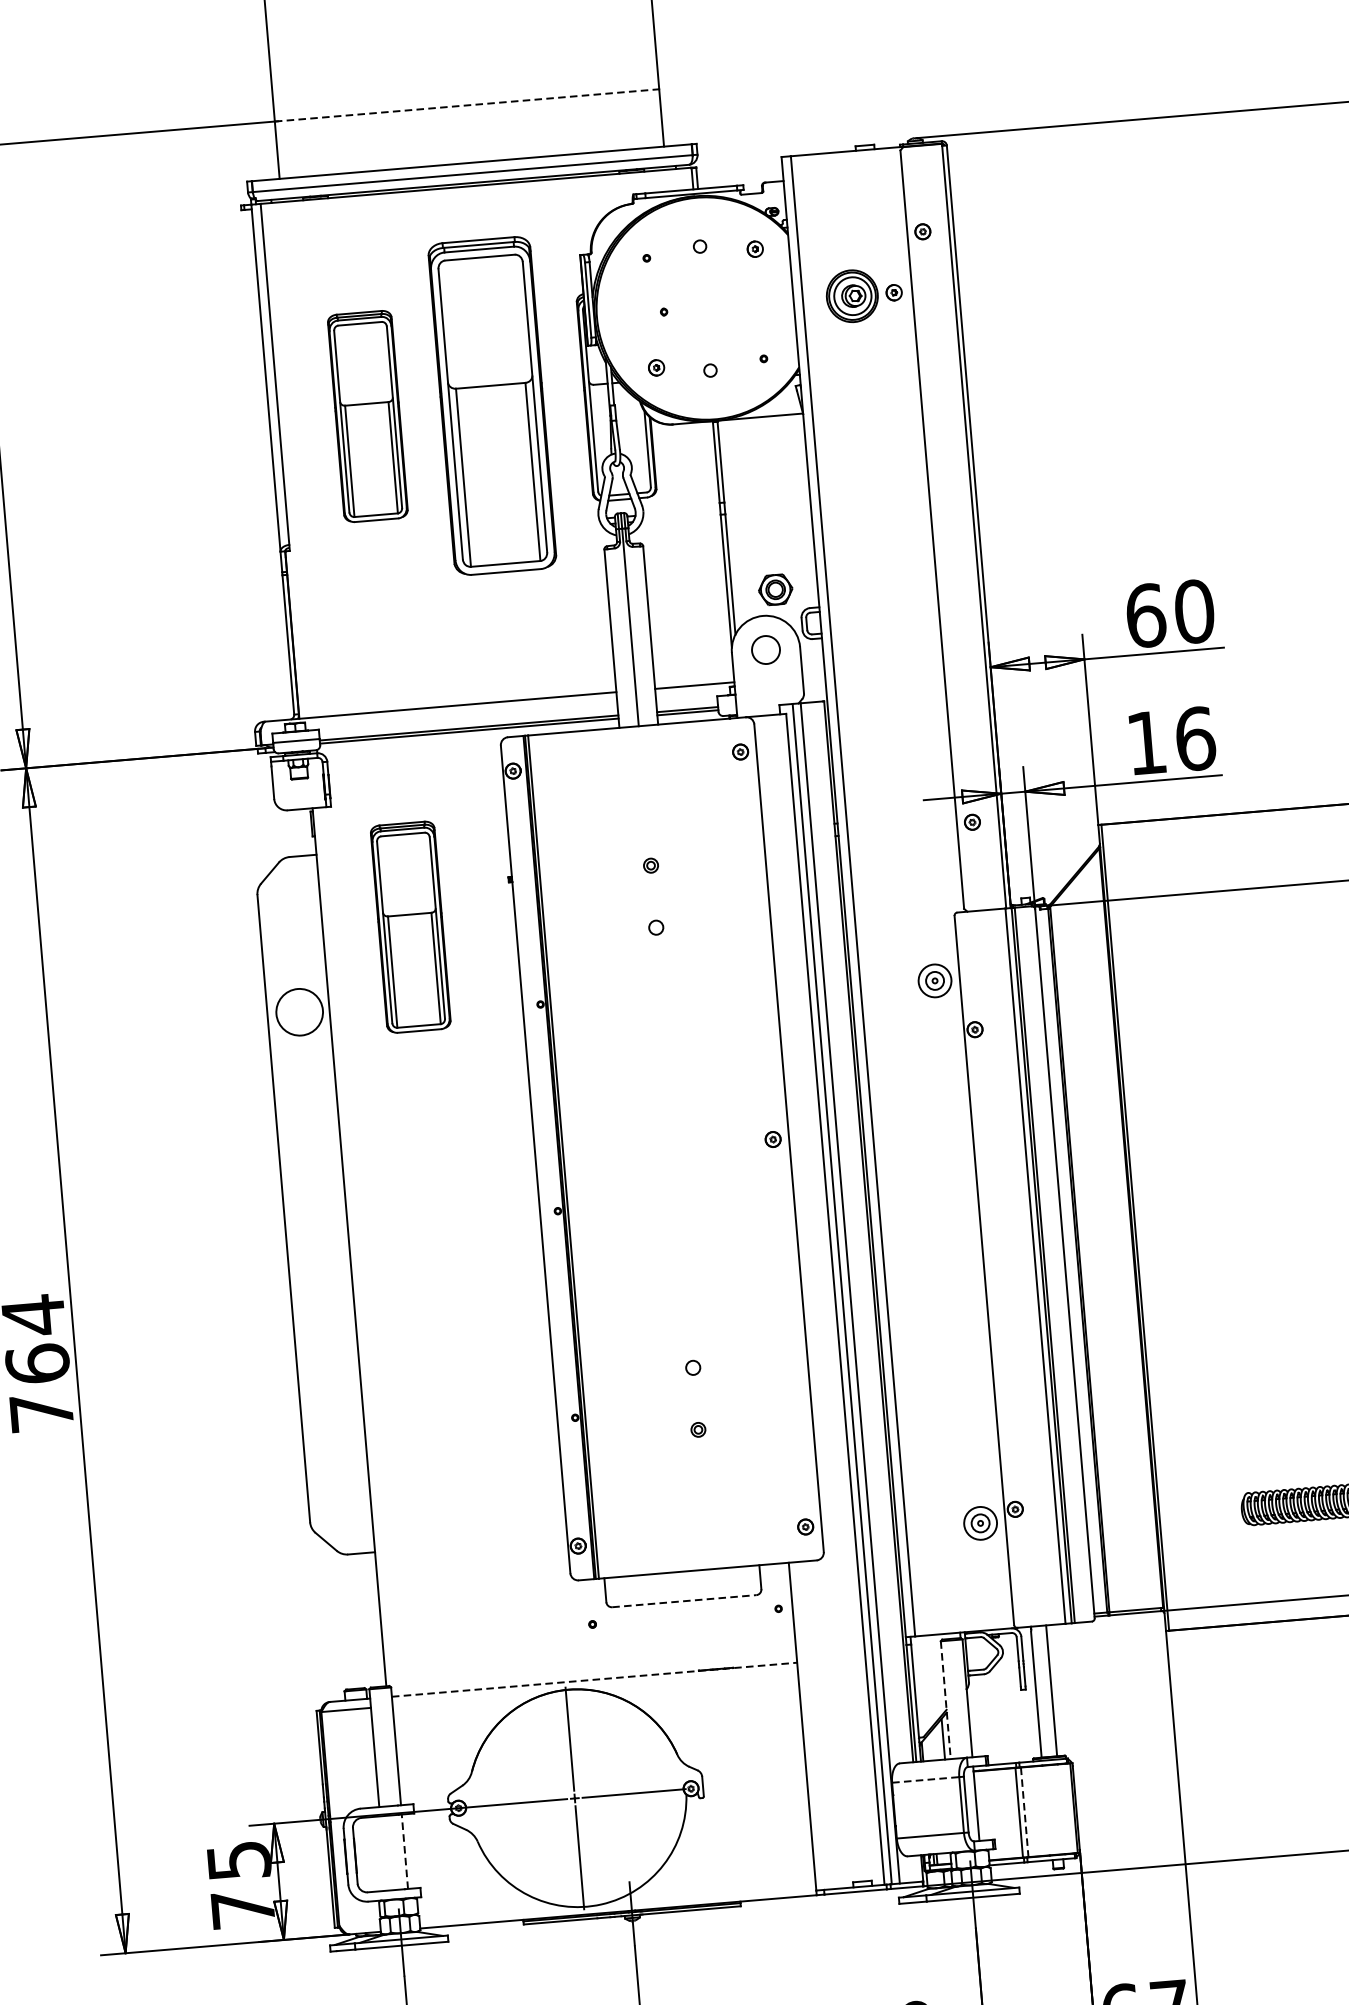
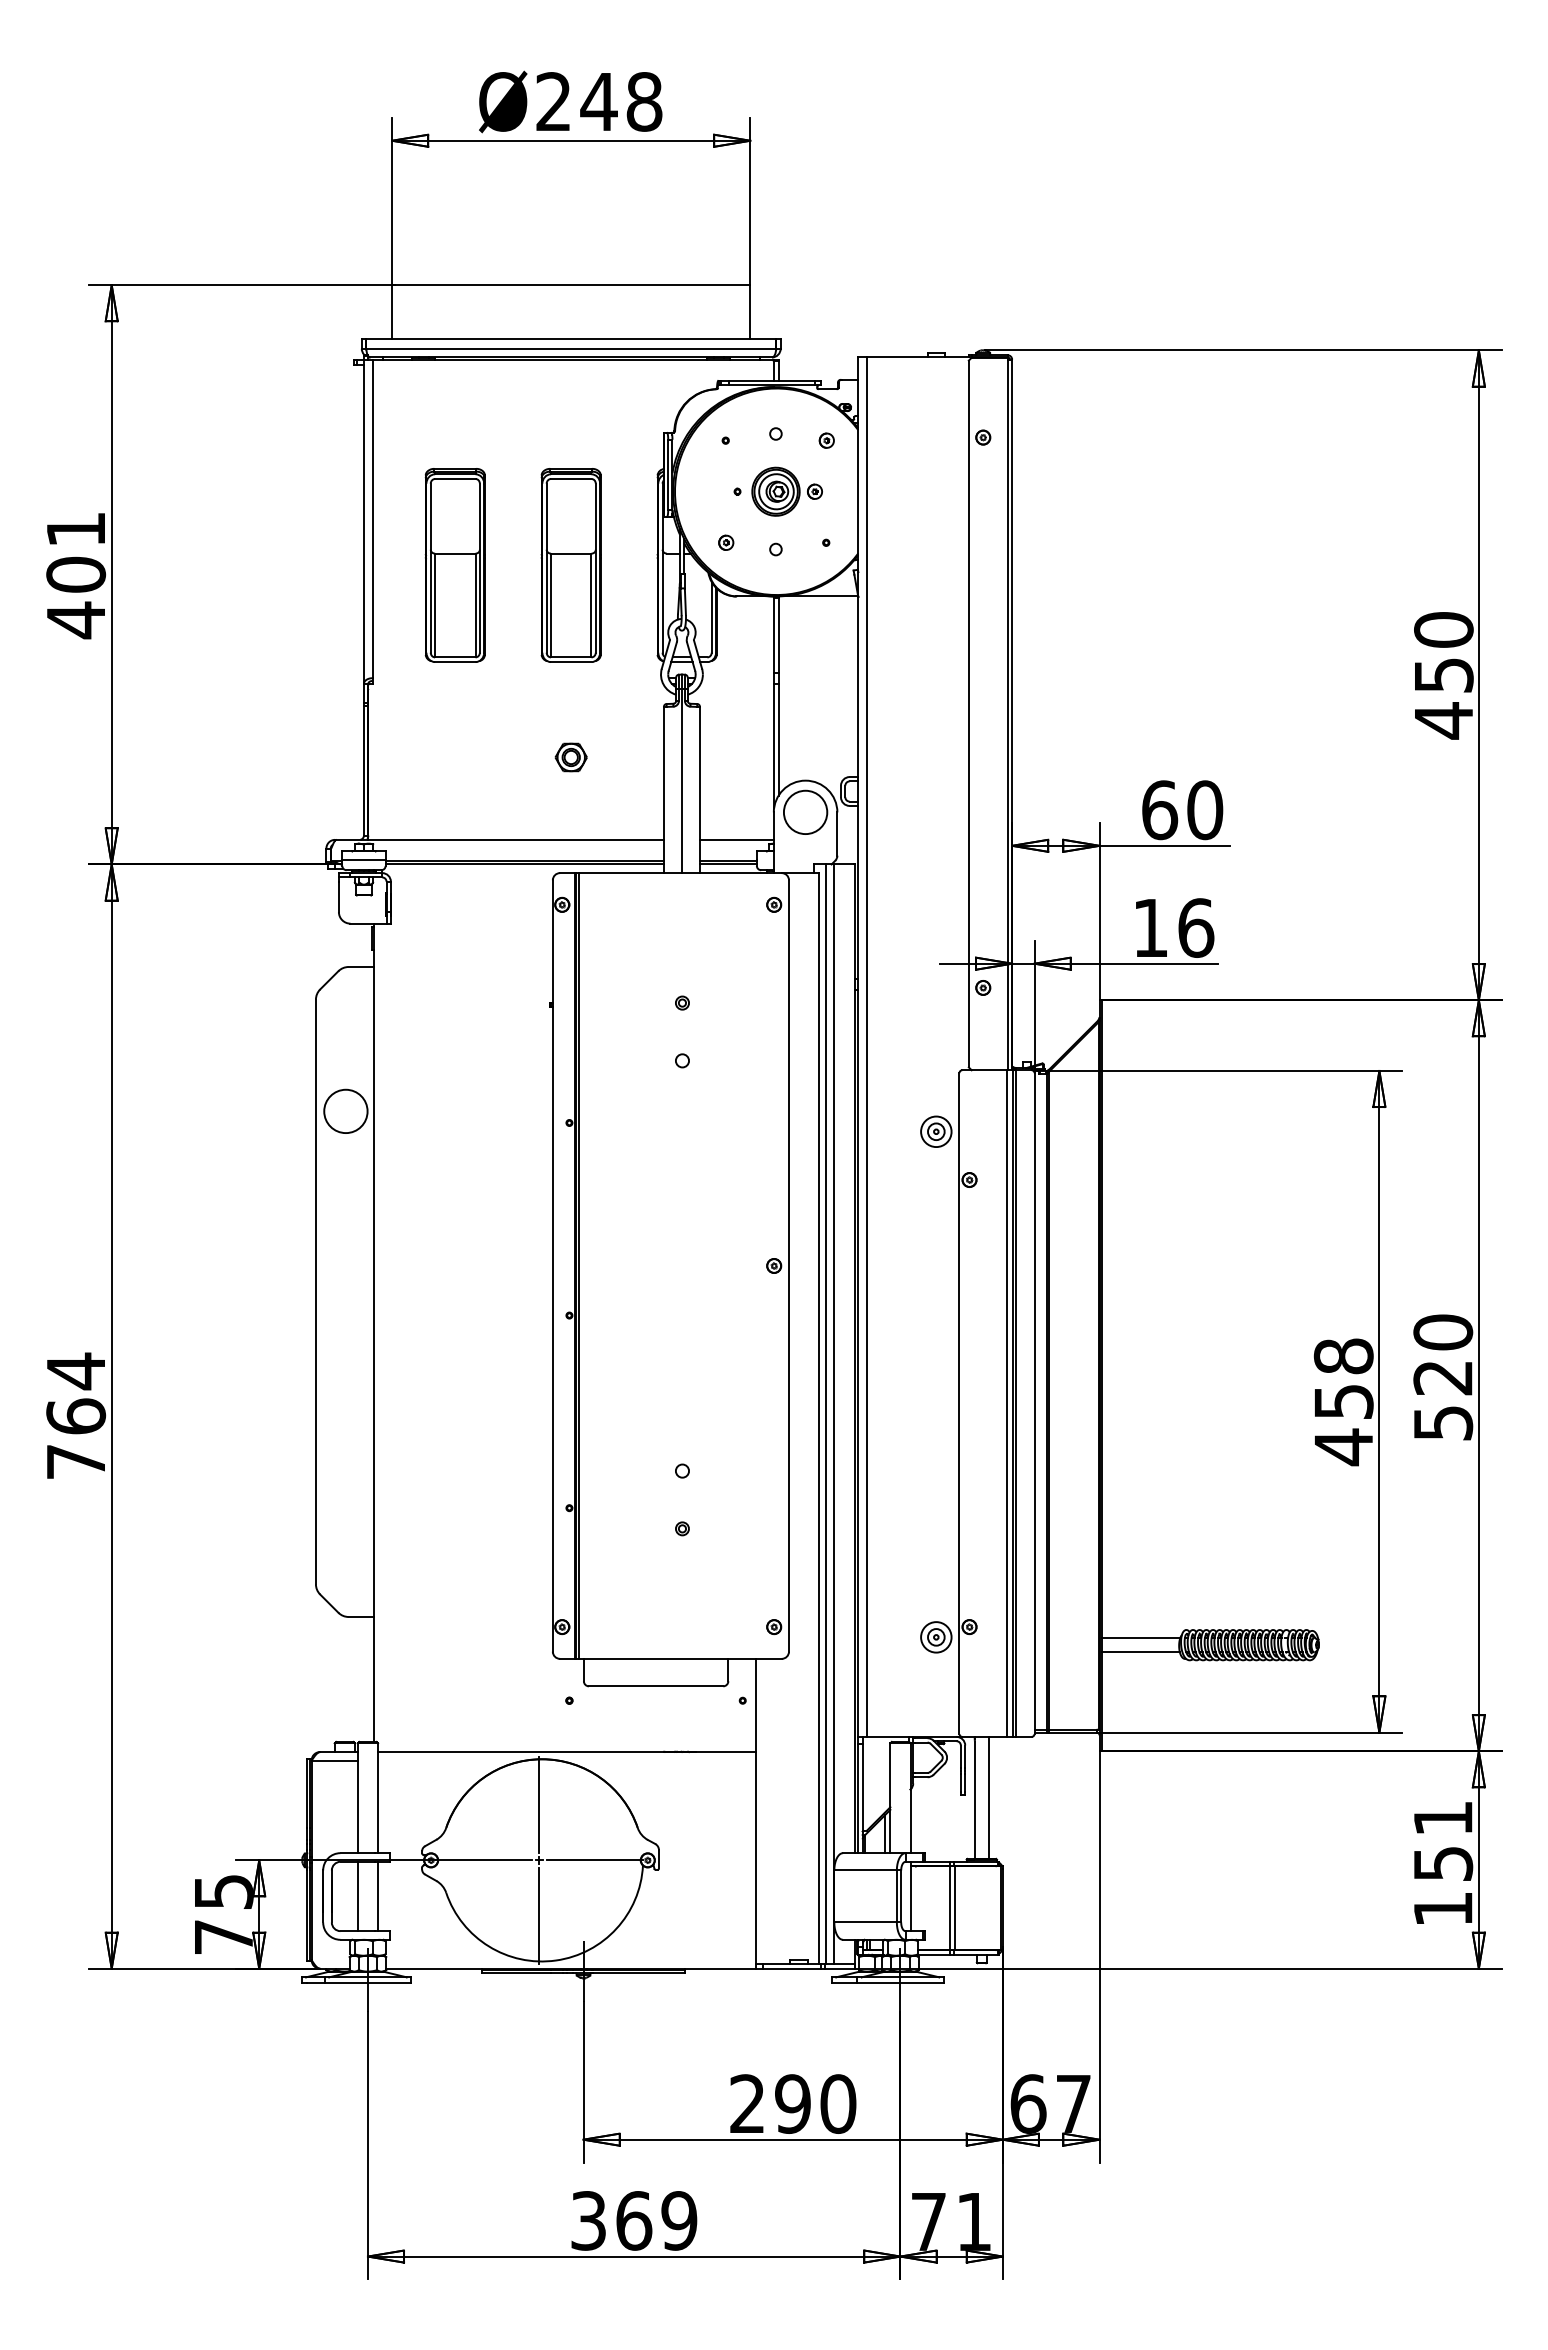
line: (467, 105) -> (571, 285), dashed -> solid
part: (863, 295) -> (786, 491), moved
part: (491, 406) -> (570, 565), size x0.62
part: (774, 589) -> (570, 757), moved
circle: (765, 650) -> (805, 812), size x1.67
part: (409, 927) -> (454, 1041), removed
line: (1200, 1505) -> (1141, 1637), added
line: (1201, 1521) -> (1140, 1652), added
line: (684, 1601) -> (656, 1686), dashed -> solid
line: (594, 1680) -> (566, 1752), dashed -> solid
line: (945, 1700) -> (890, 1798), dashed -> solid
line: (926, 1779) -> (866, 1870), dashed -> solid
line: (1024, 1812) -> (954, 1908), dashed -> solid
line: (405, 1851) -> (378, 1896), dashed -> solid
line: (382, 1853) -> (357, 1896), added

